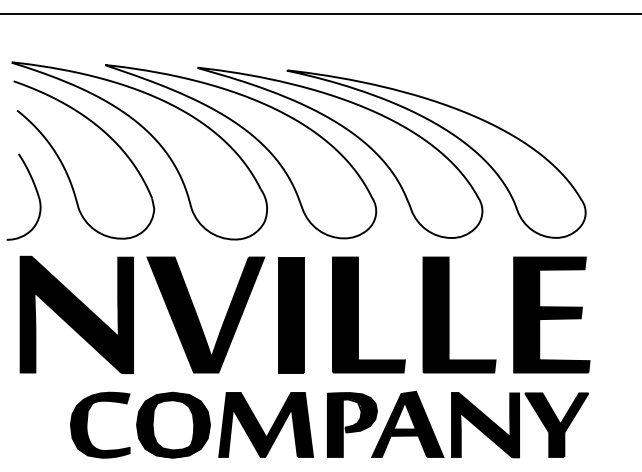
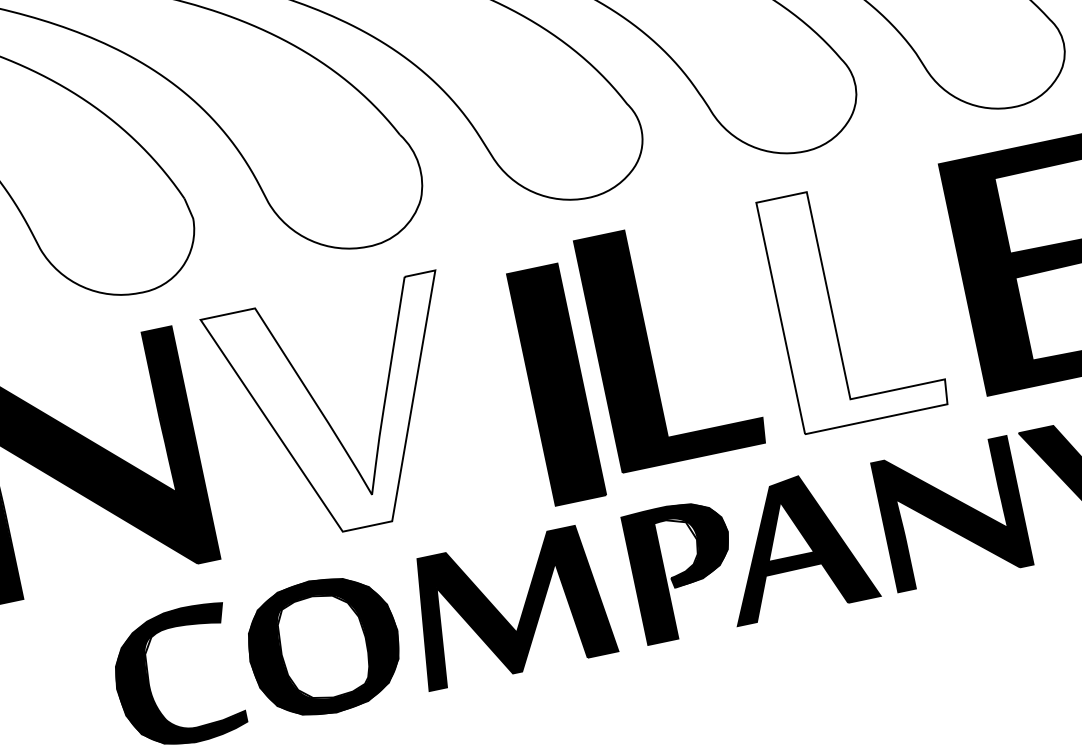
fill: (205, 314) -> (341, 409), removed
fill: (459, 314) -> (852, 302), removed
part: (291, 315) -> (557, 385), moved

